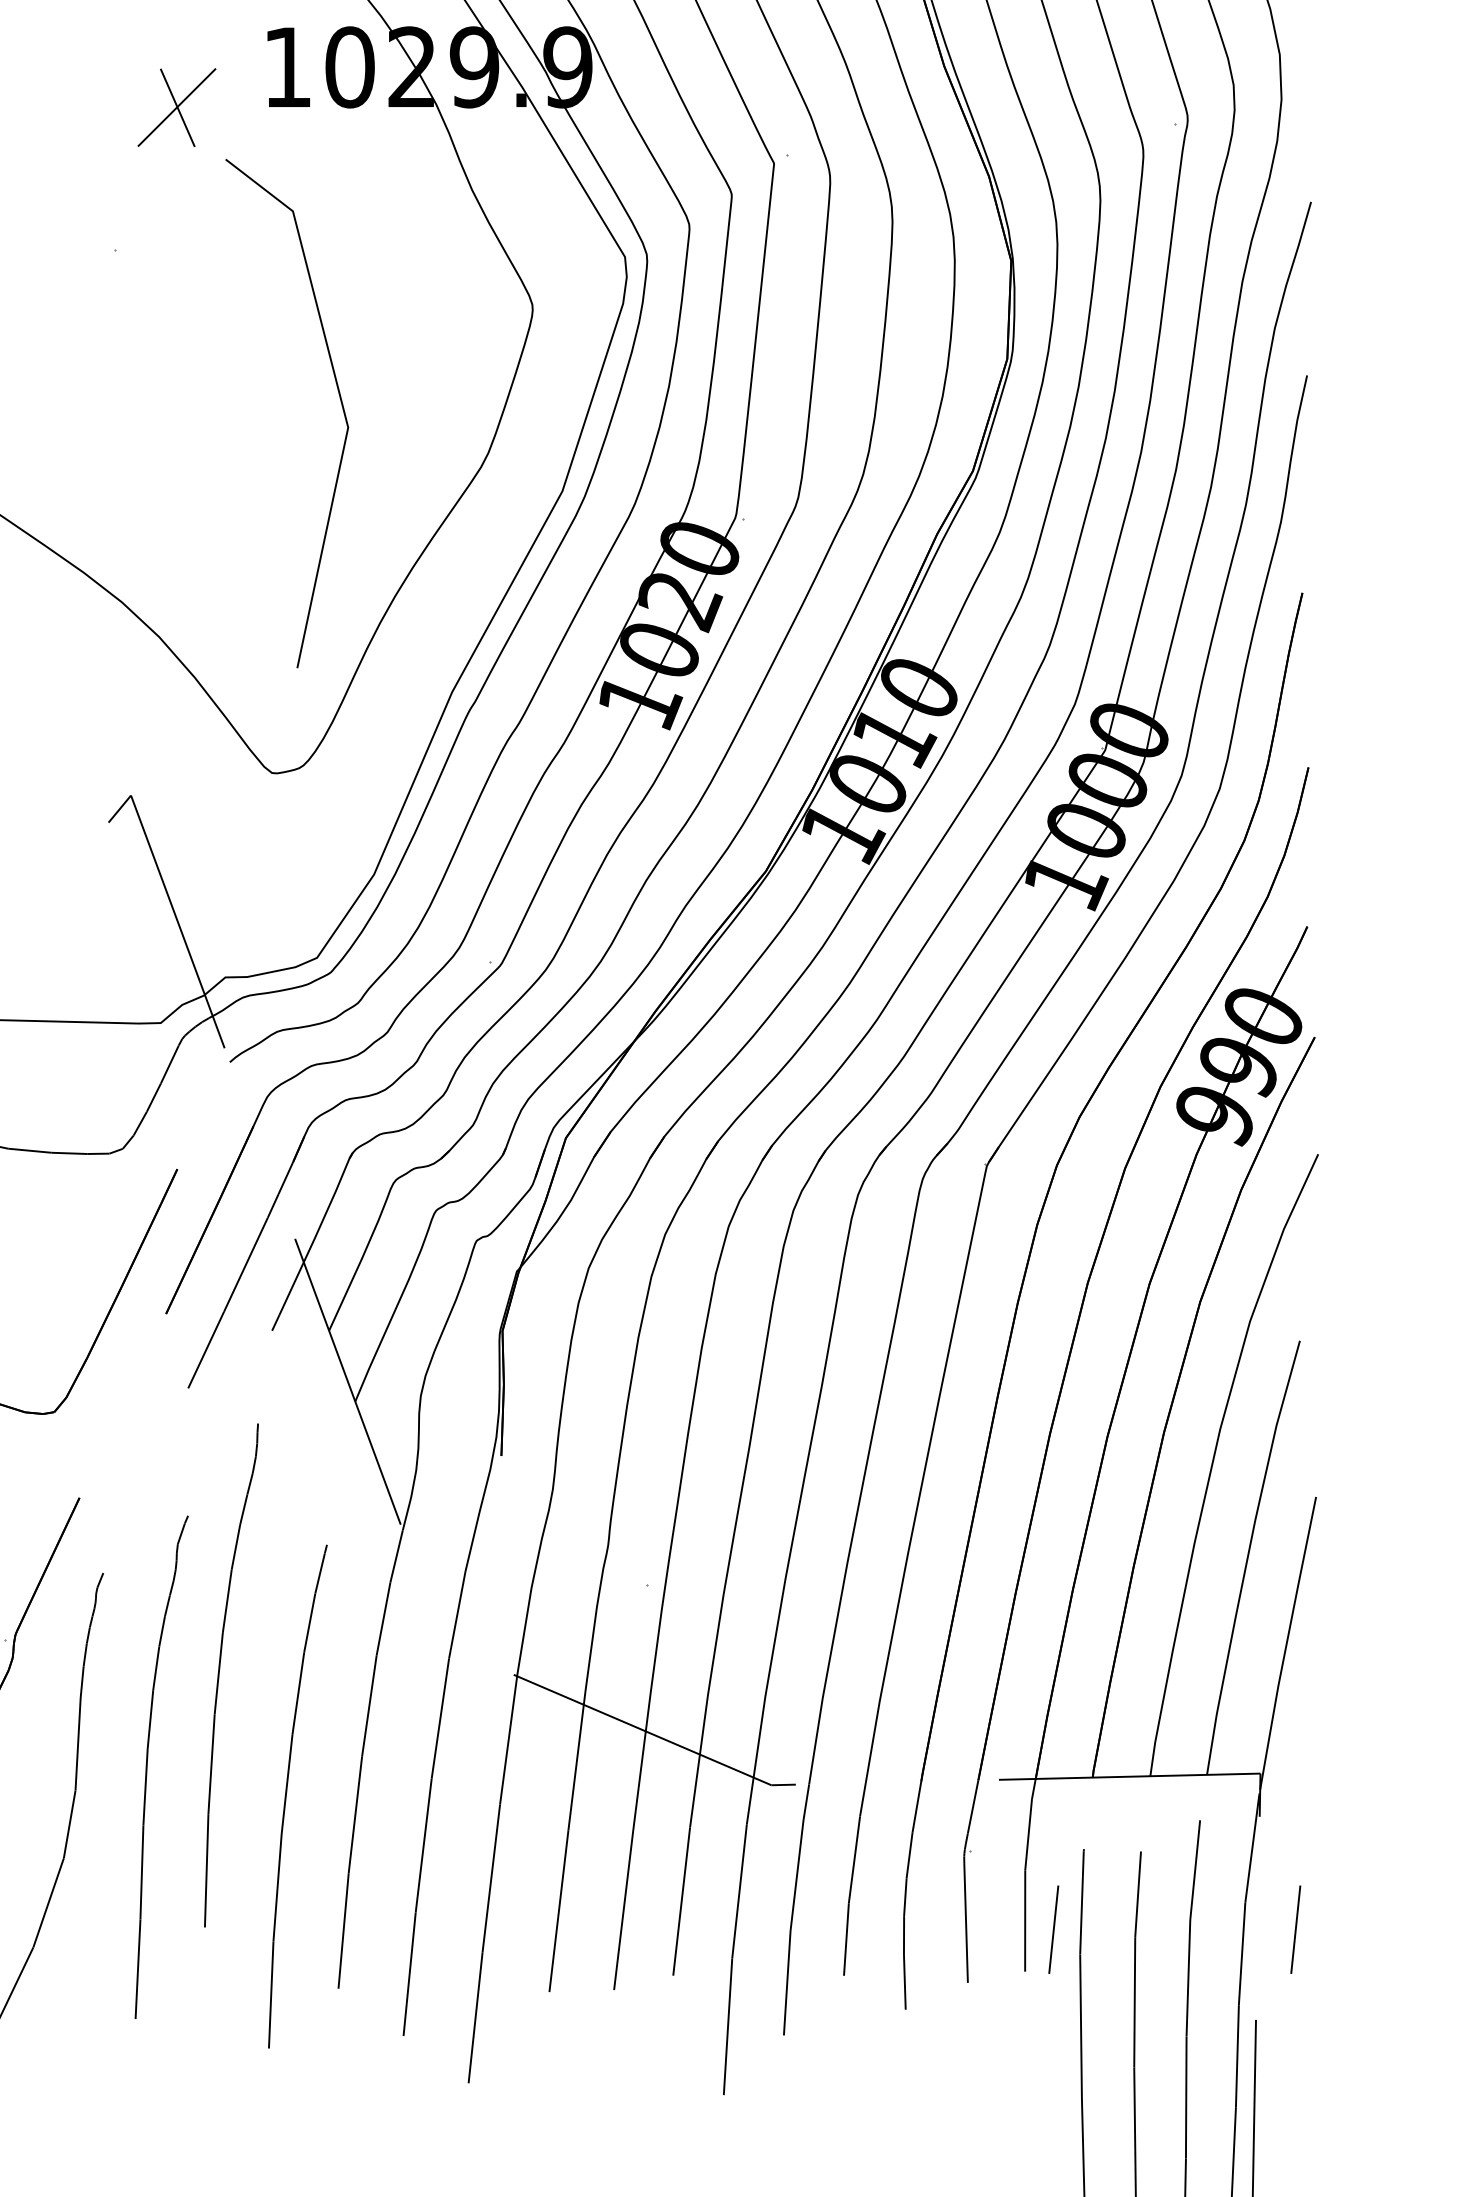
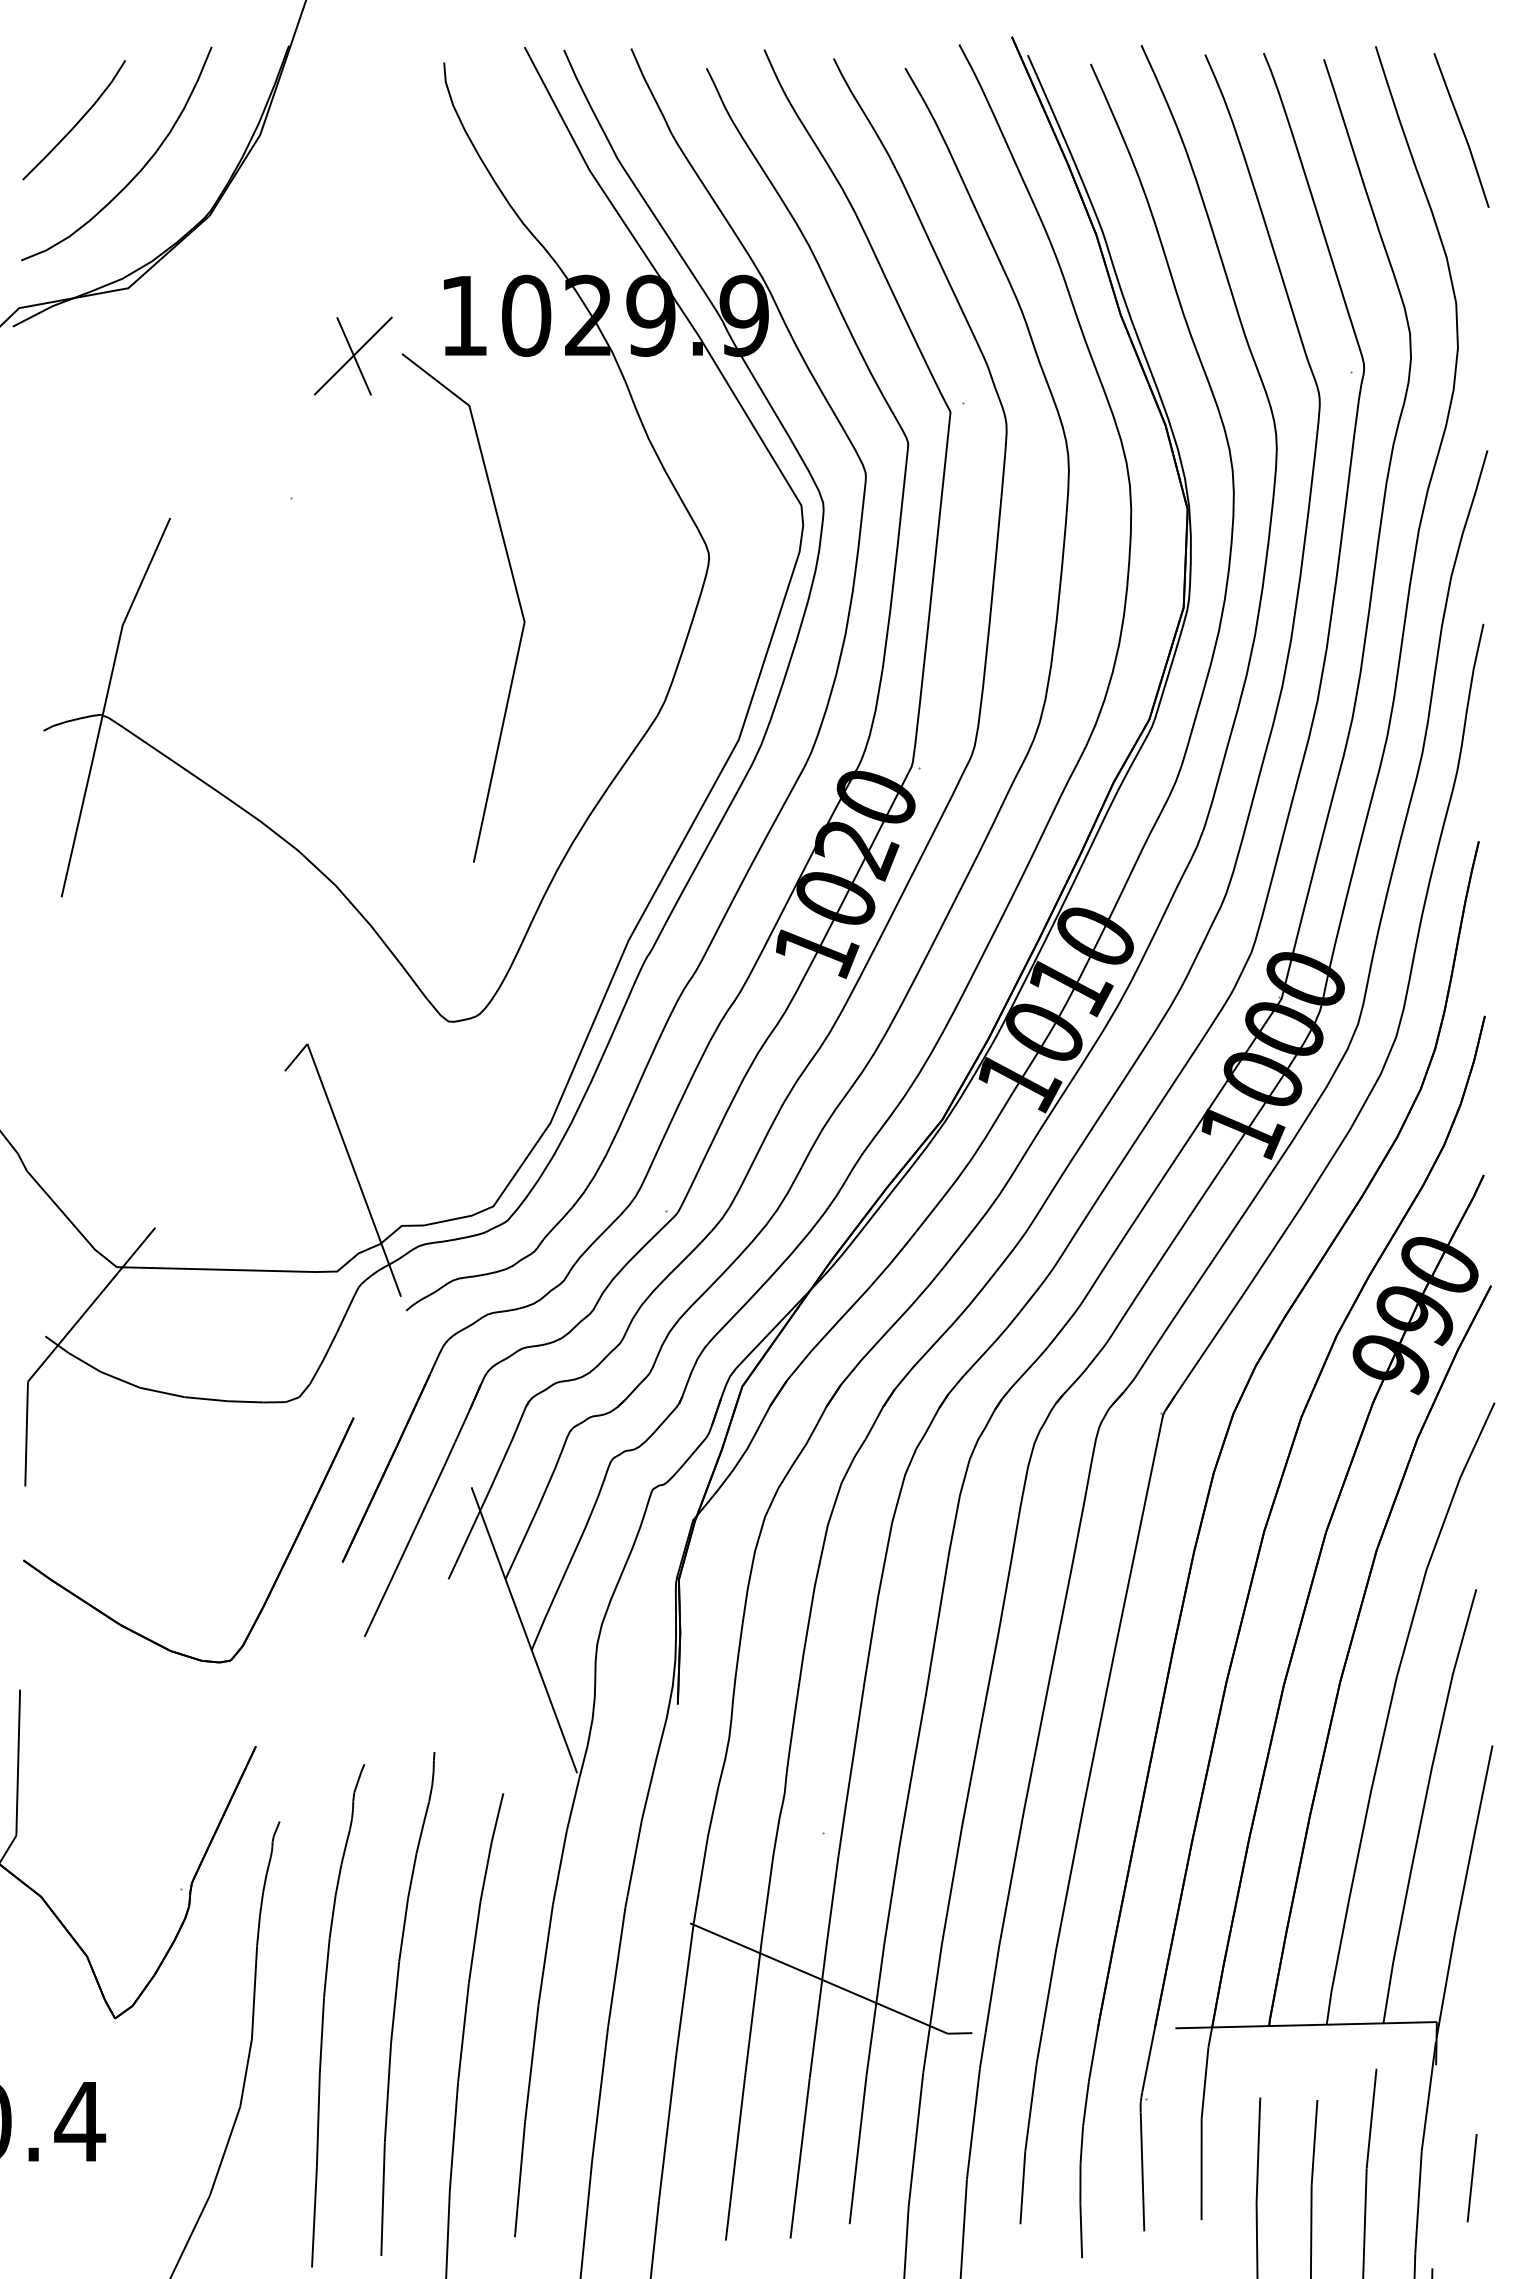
line: (340, 401) -> (516, 595), moved
curve: (220, 1673) -> (396, 2001), moved
line: (1053, 1930) -> (1229, 2178), removed

